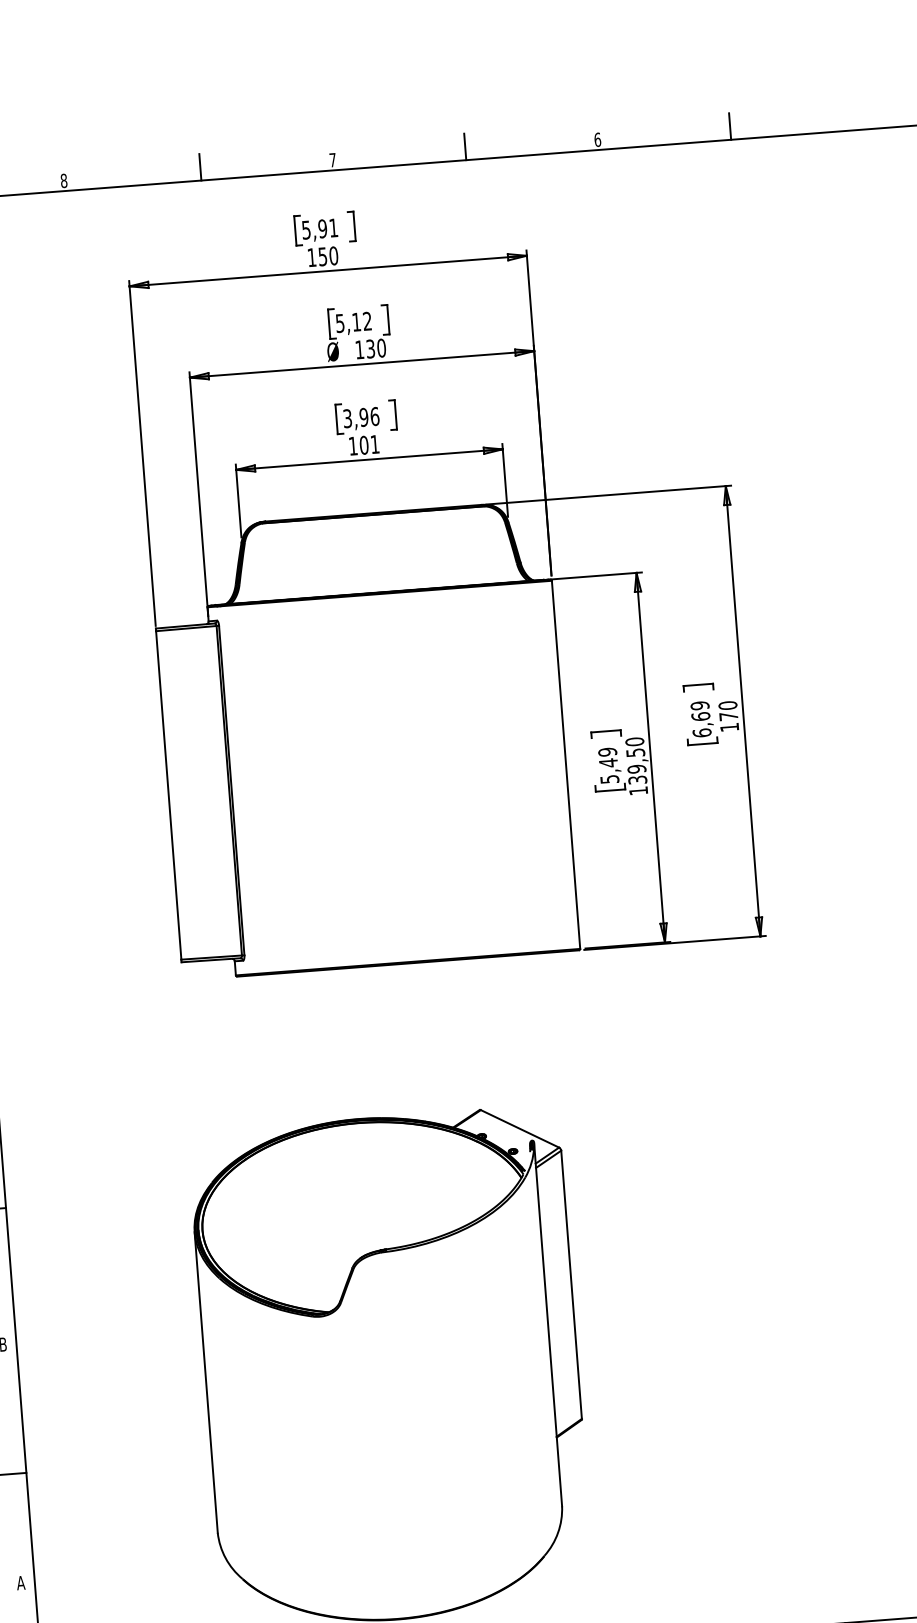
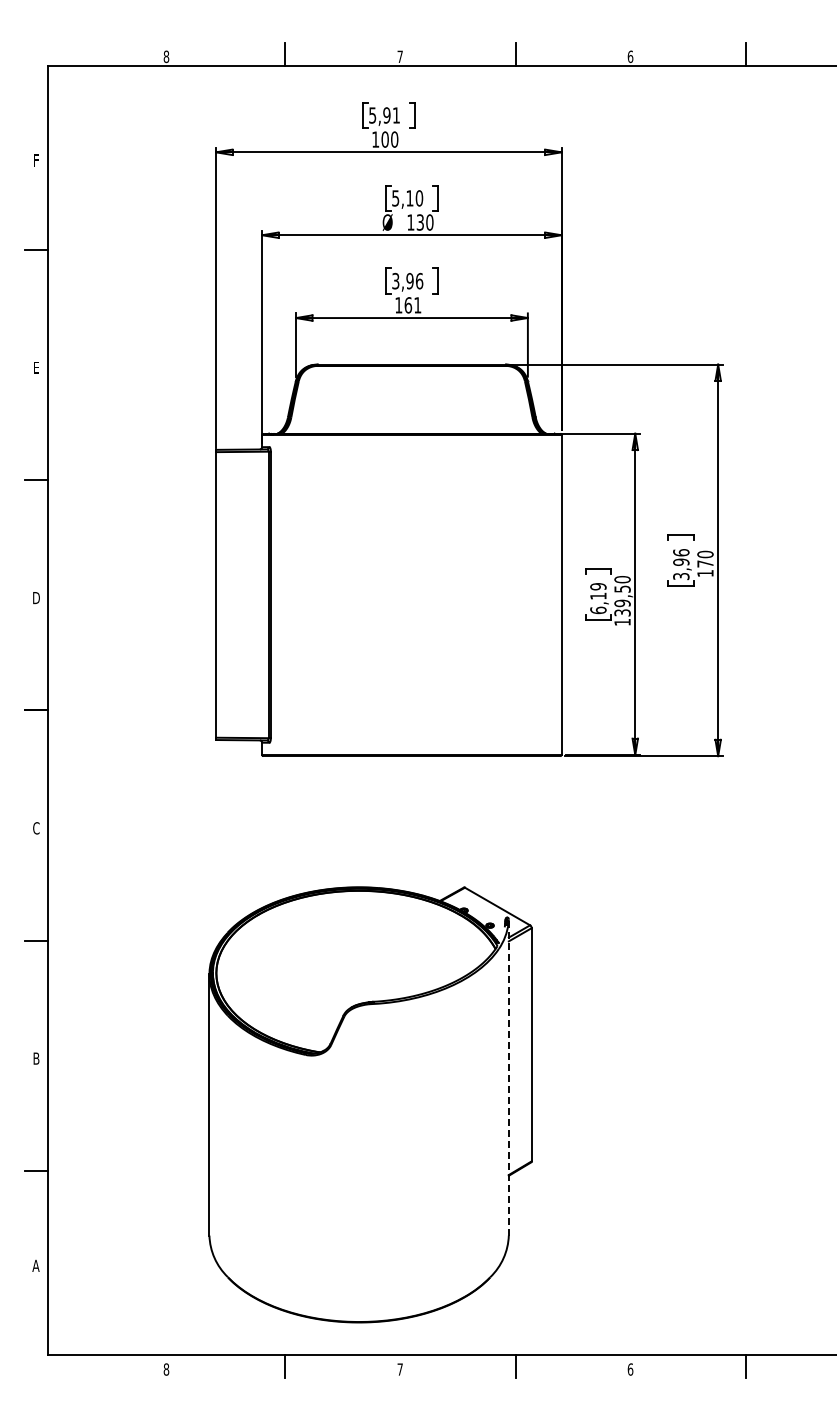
text: (322, 256) -> (384, 139), 150 -> 100
text: (367, 321) -> (419, 198), 5,12 -> 5,10
text: (364, 445) -> (408, 305), 101 -> 161
text: (701, 719) -> (681, 564), 6,69 -> 3,96
text: (609, 771) -> (598, 603), 5,49 -> 6,19
line: (547, 1324) -> (508, 1077), solid -> dashed

